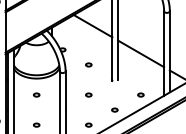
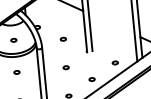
line: (141, 53) -> (112, 23), removed
part: (36, 60) -> (13, 39), added

